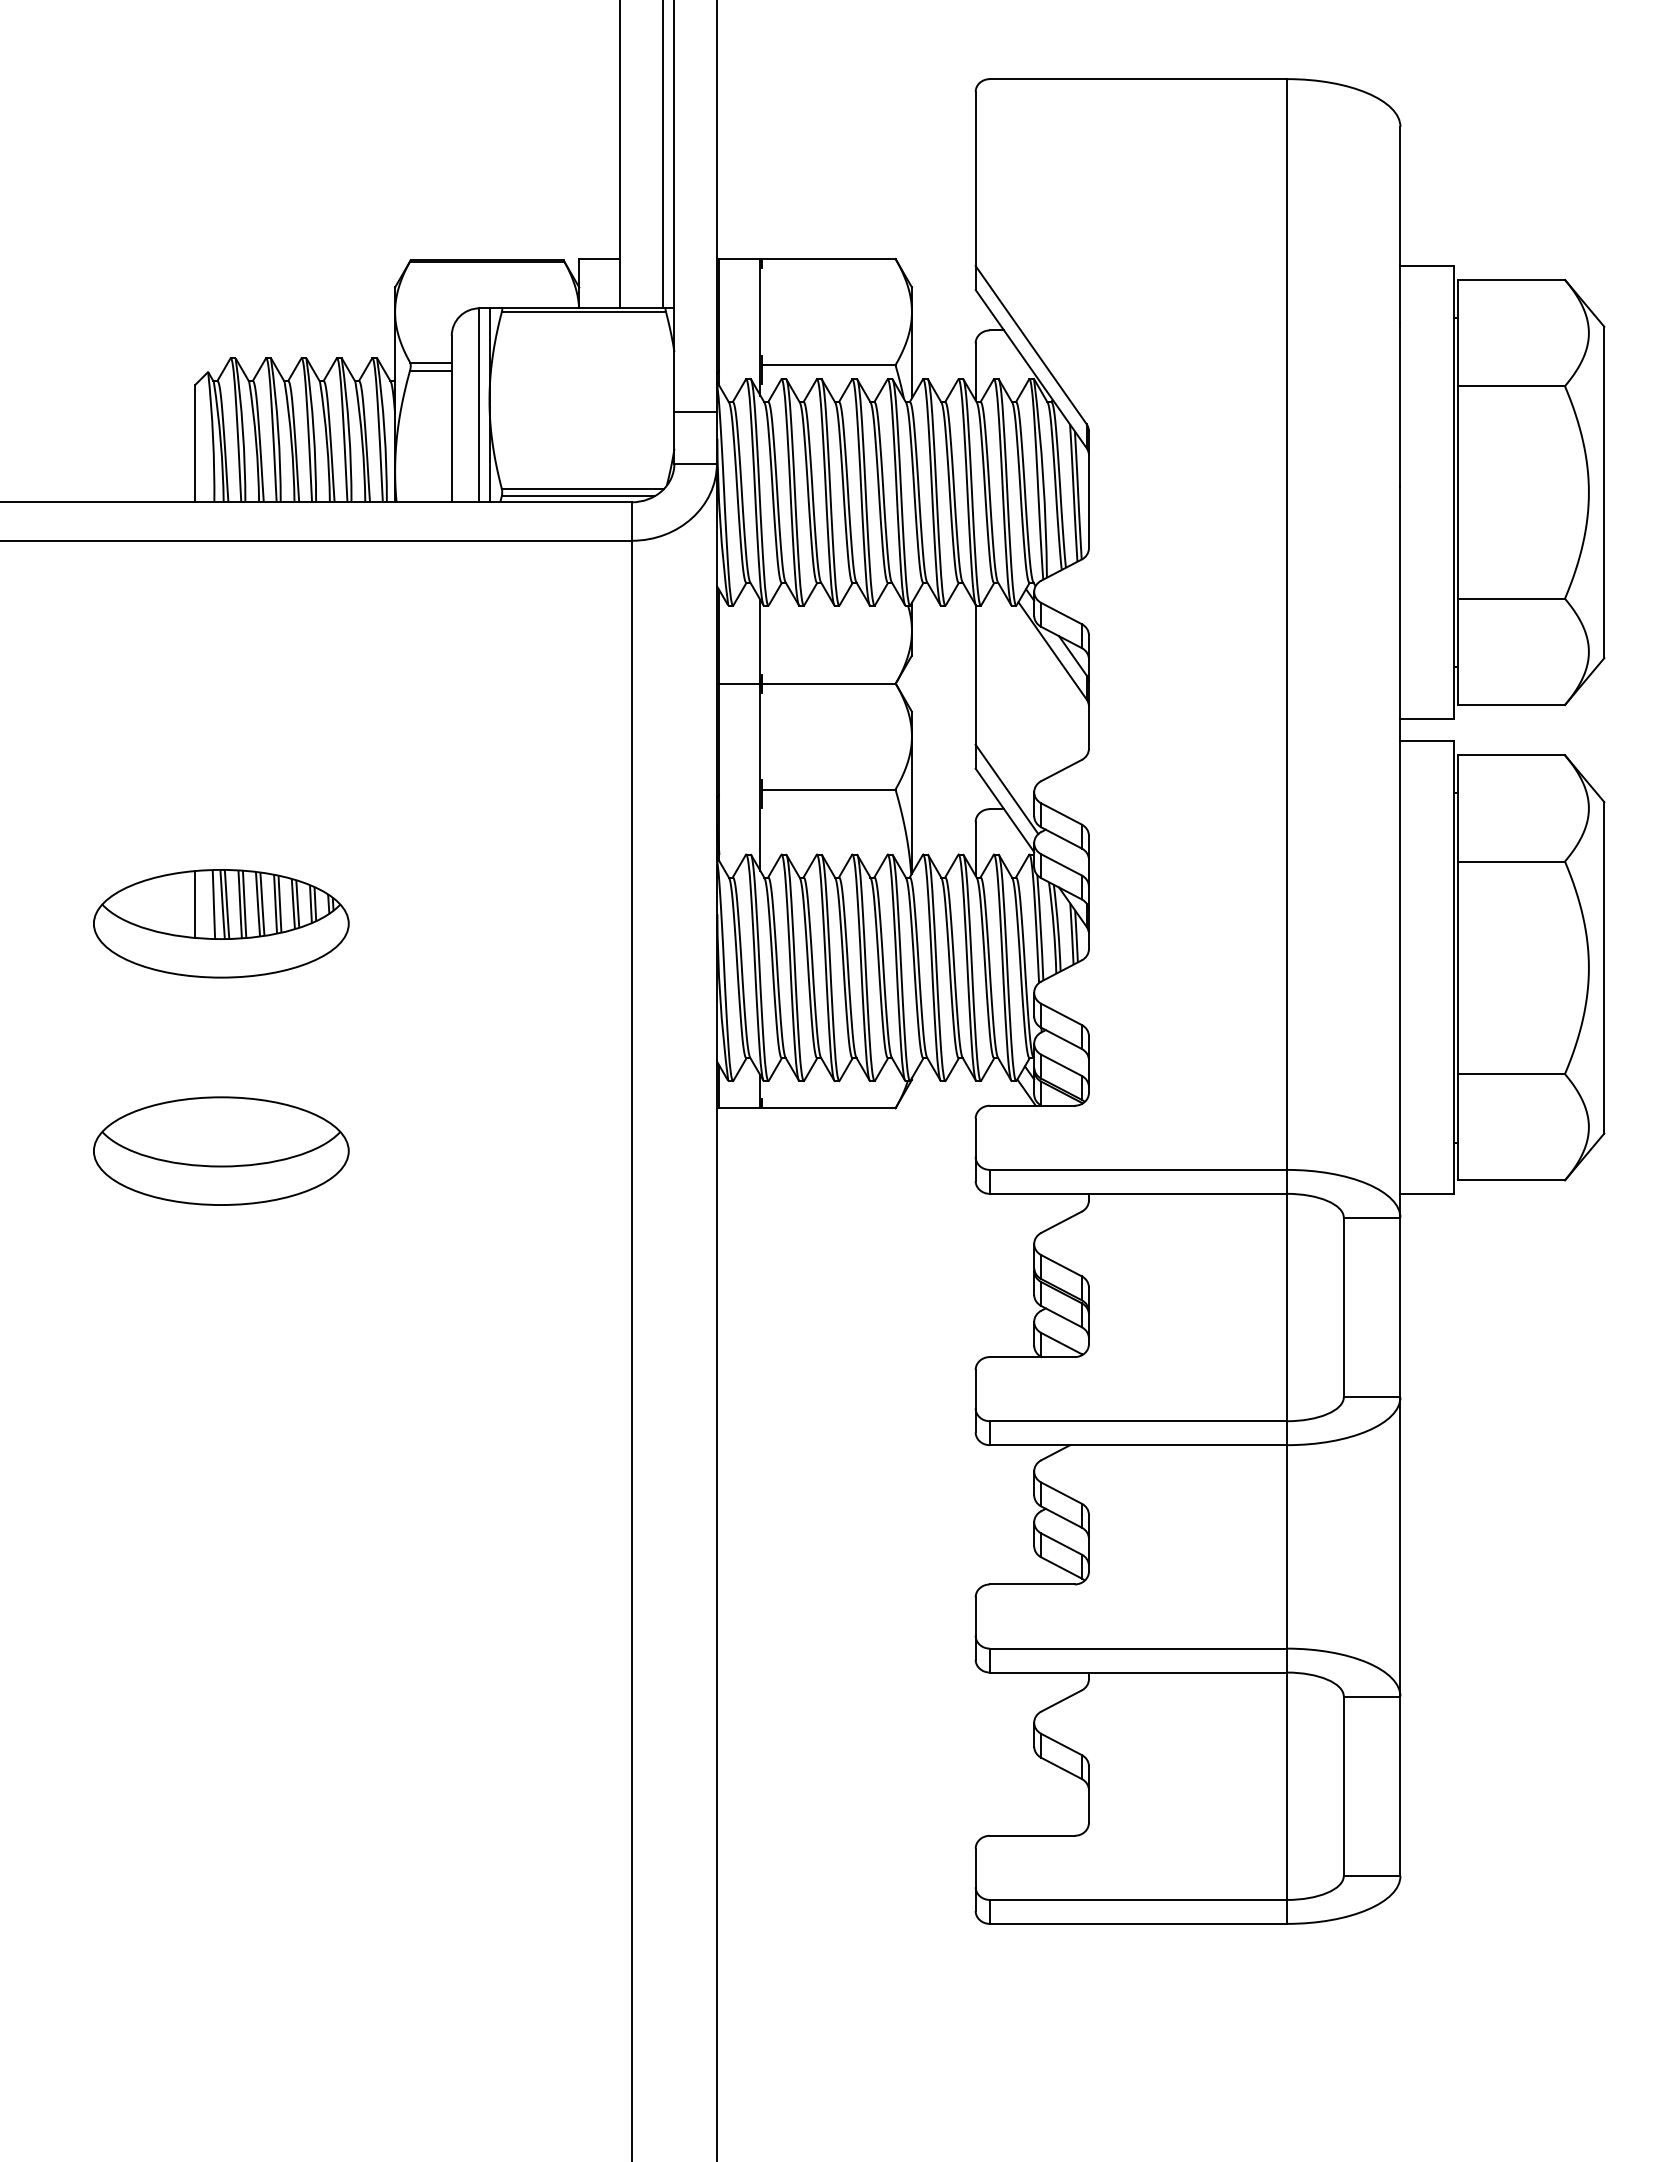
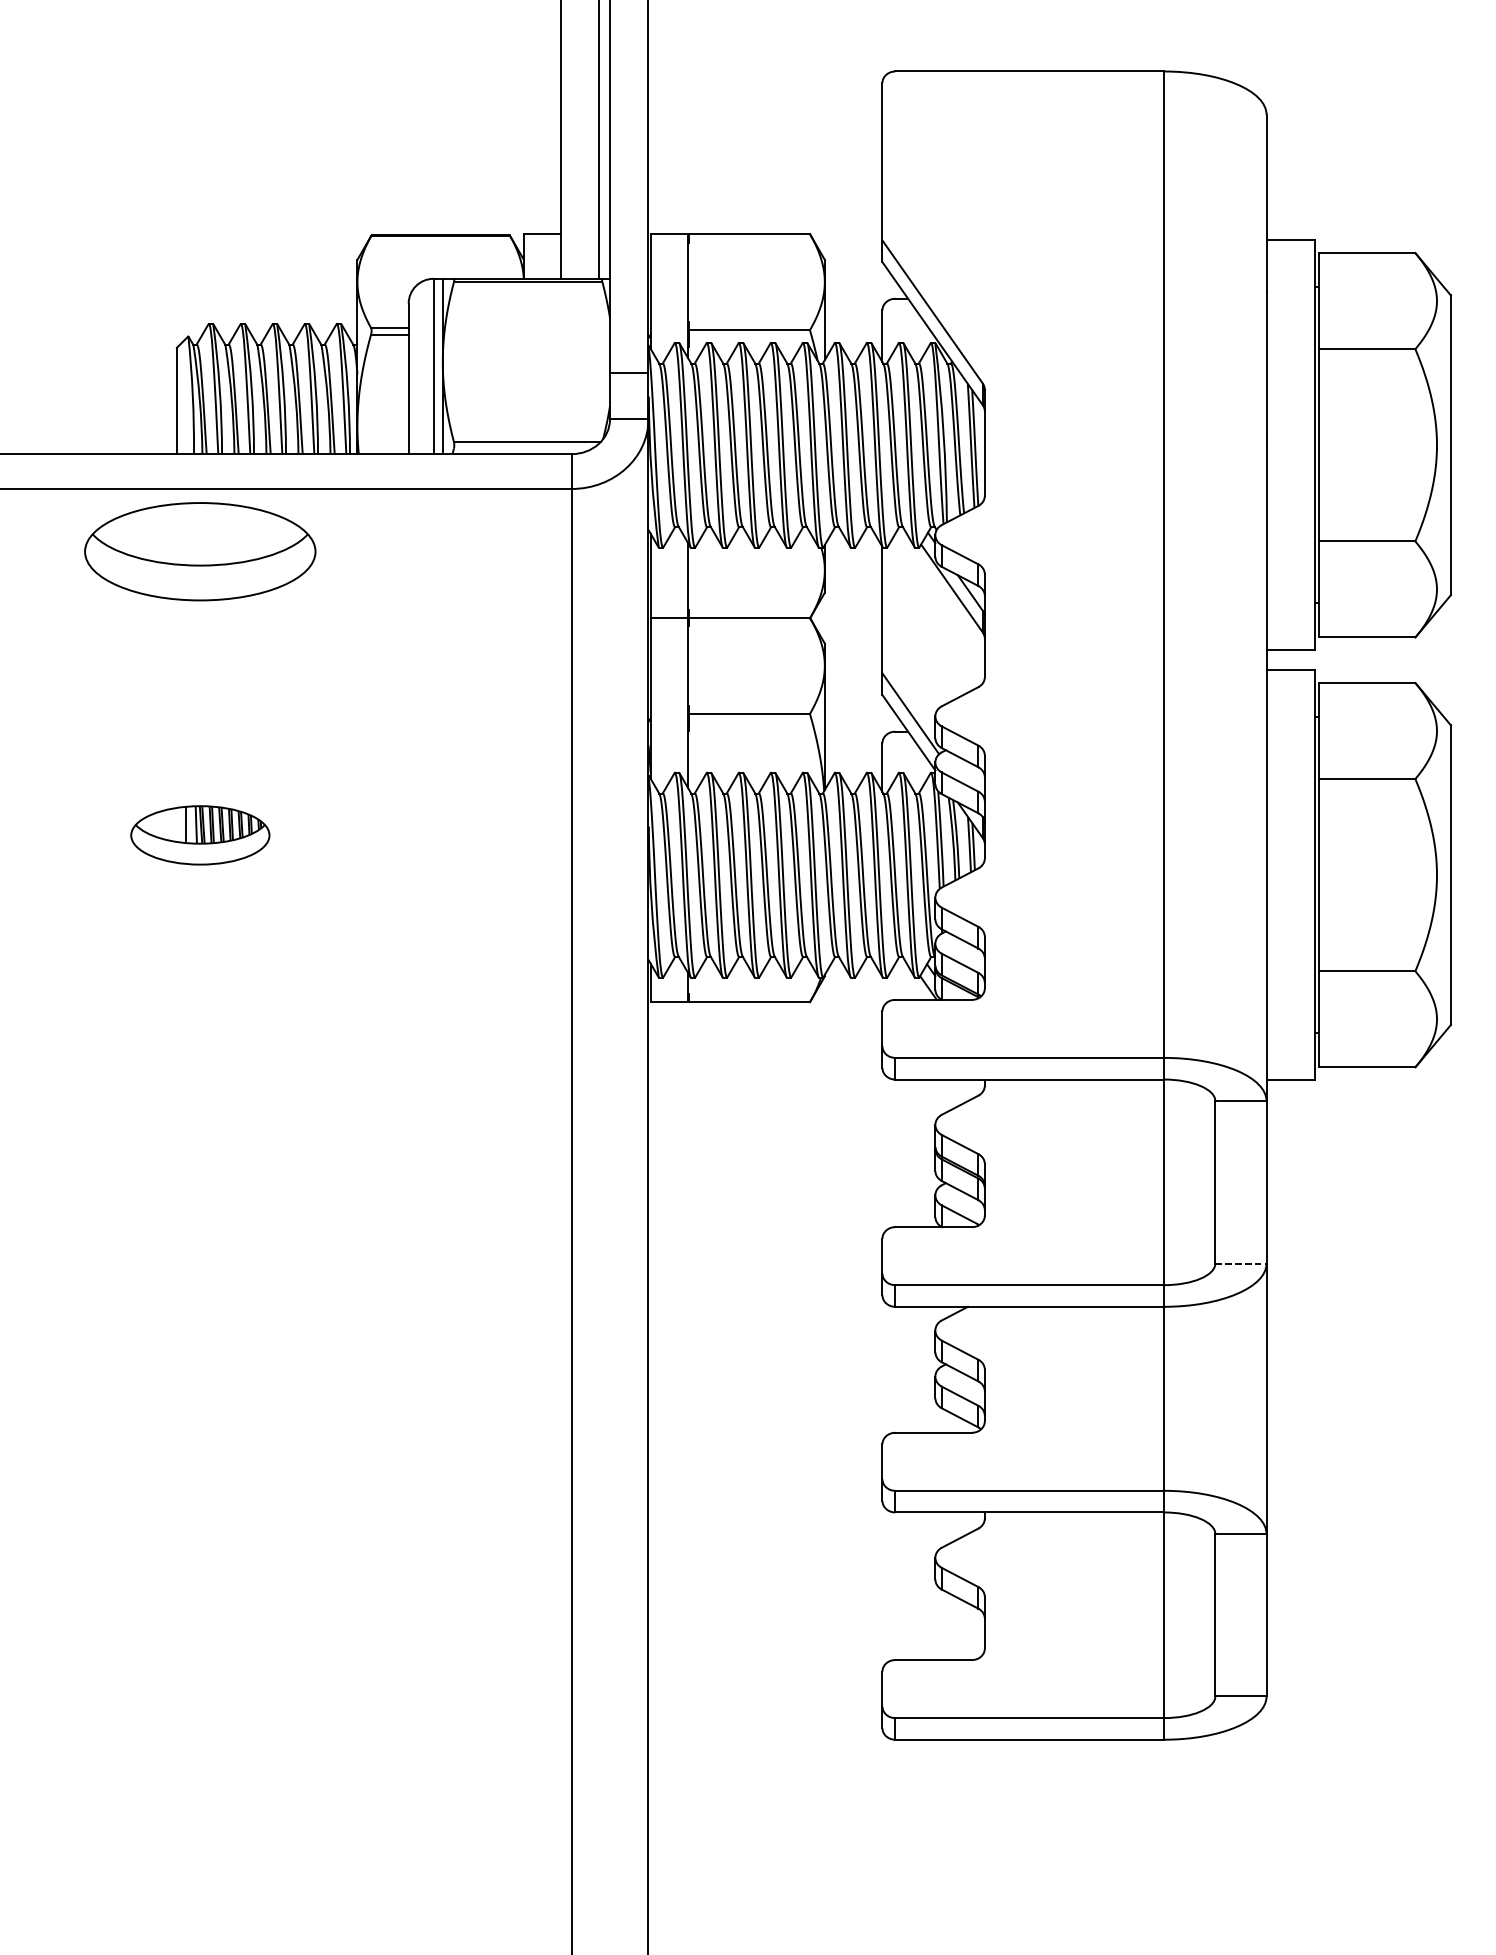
line: (577, 496) -> (522, 448), removed
part: (221, 923) -> (200, 835), size x0.6
part: (221, 1150) -> (200, 551), moved
line: (1372, 1397) -> (1241, 1263), solid -> dashed

